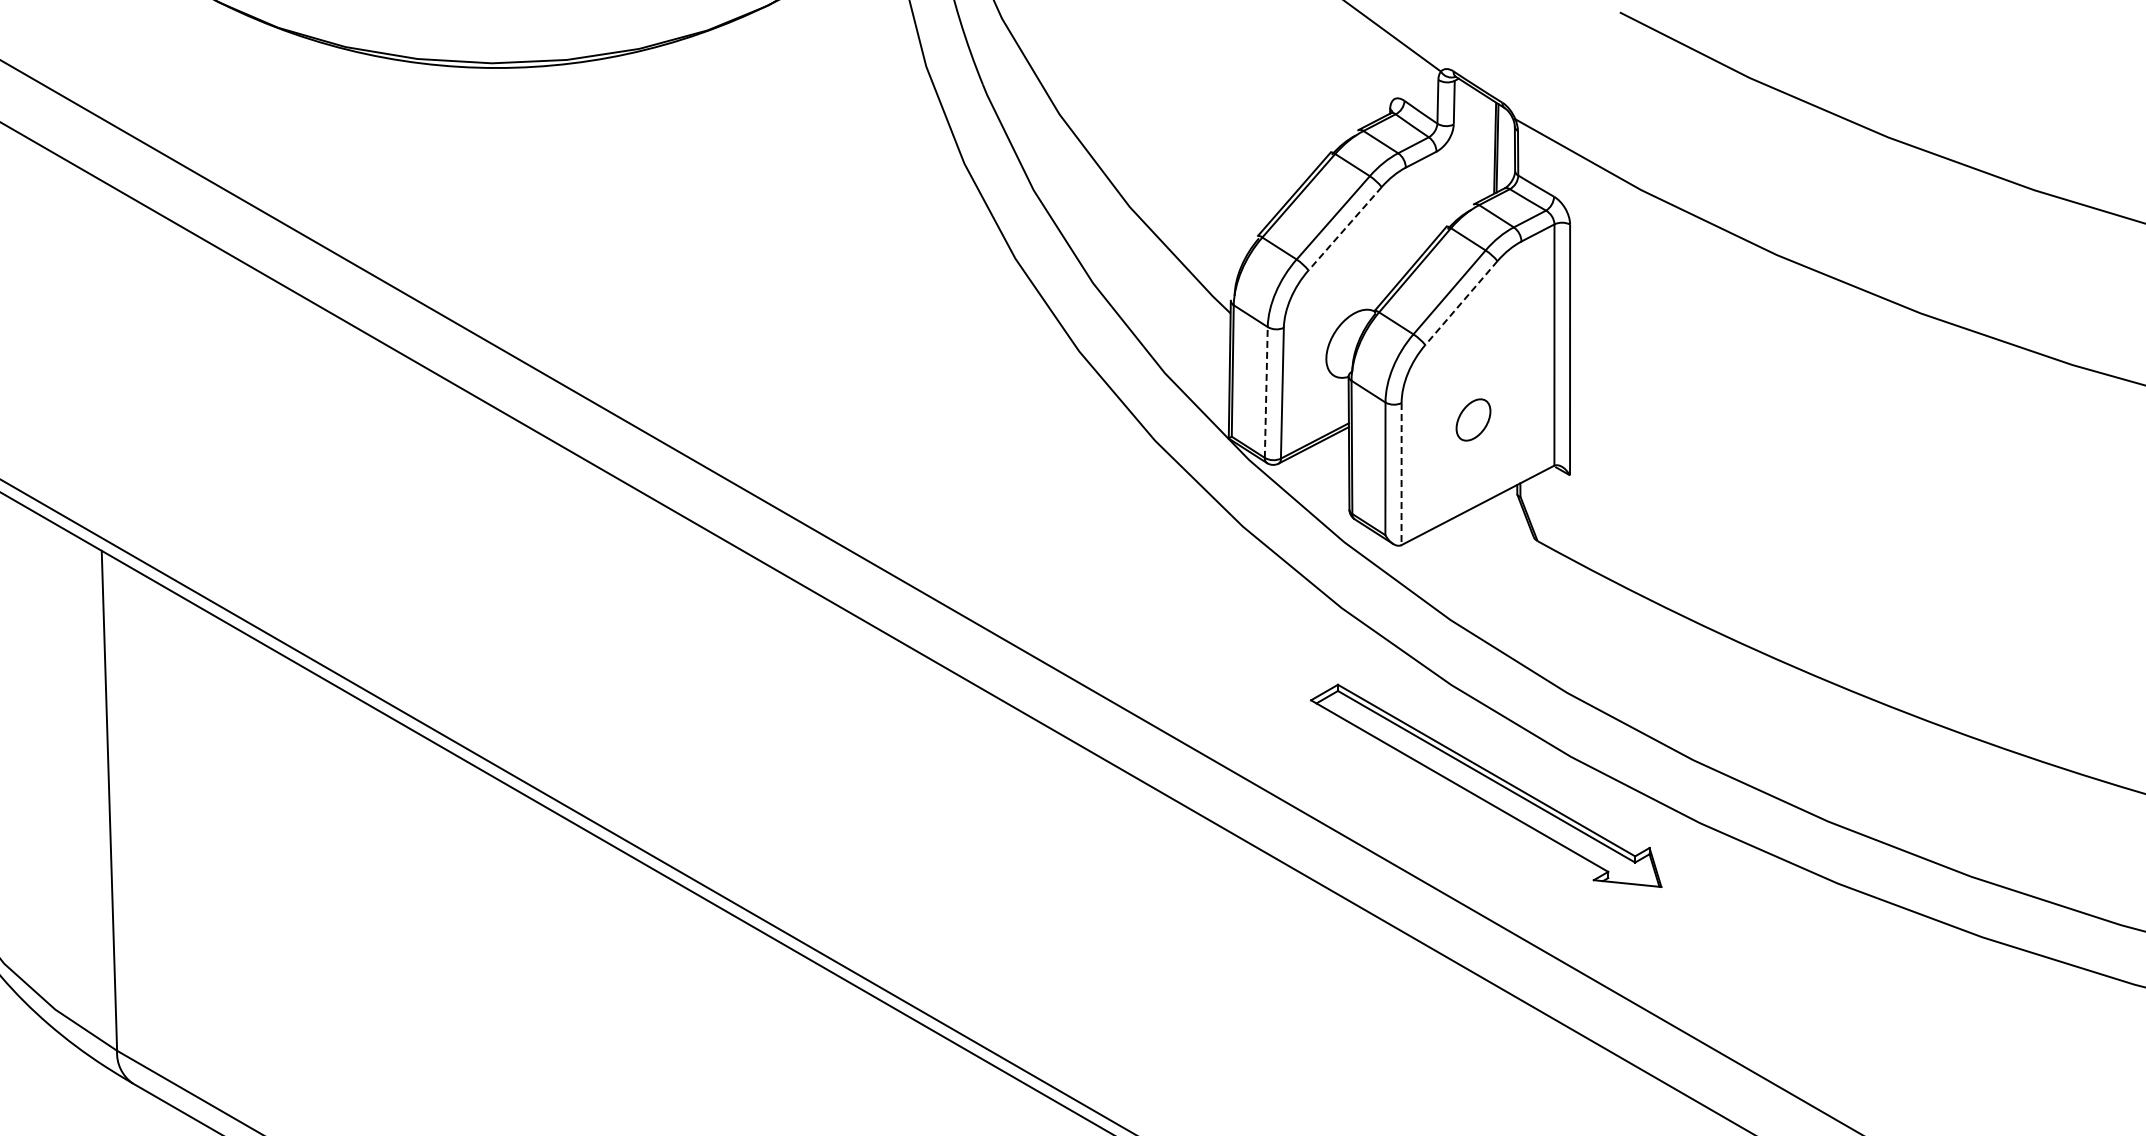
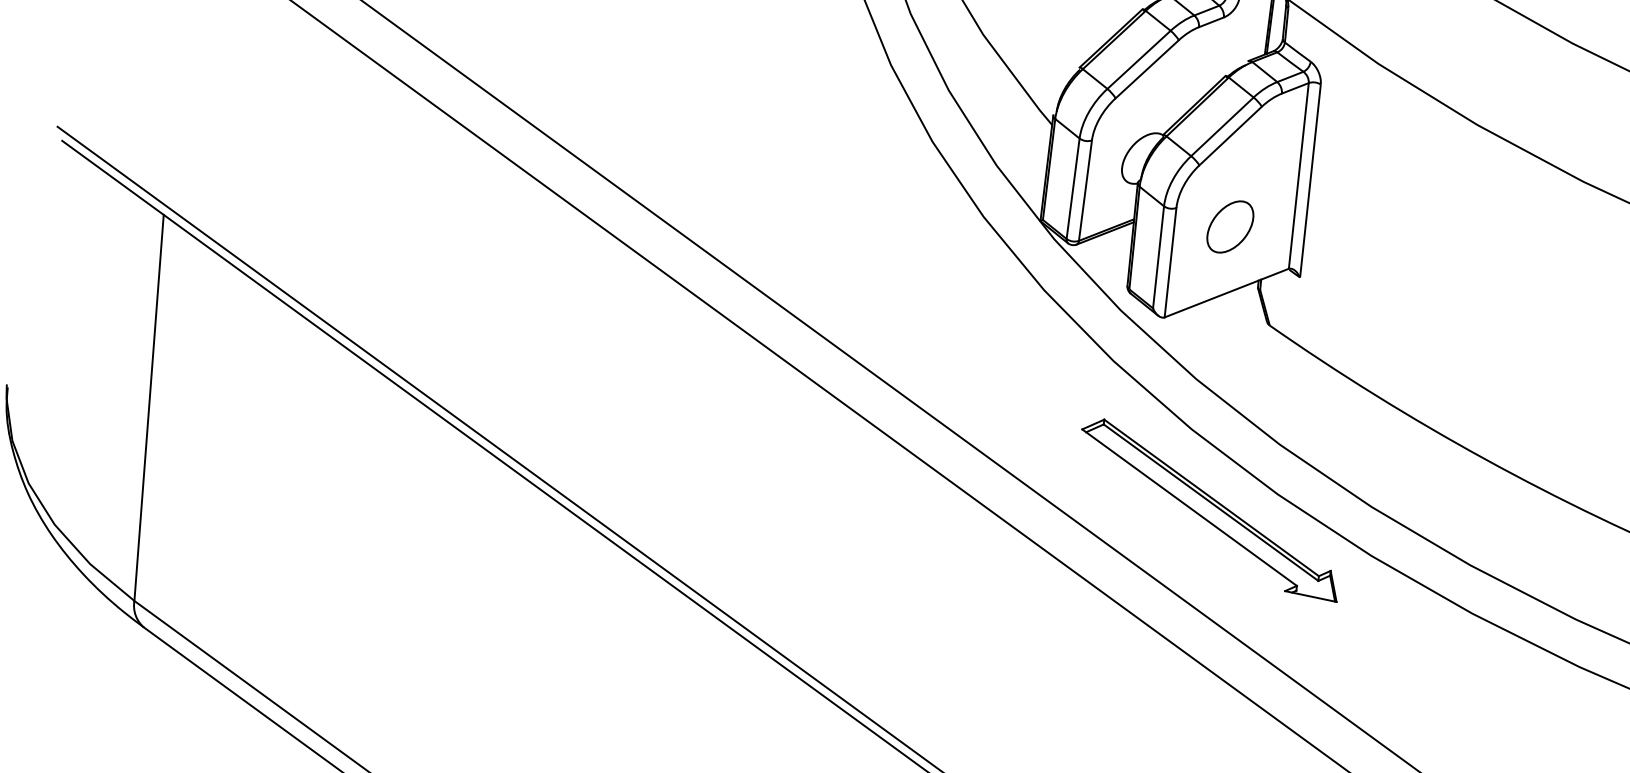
line: (1344, 229) -> (1146, 69), dashed -> solid
line: (1461, 303) -> (1230, 136), dashed -> solid
line: (1266, 391) -> (1073, 188), dashed -> solid
part: (1473, 419) -> (1230, 226), size x1.67
line: (1401, 474) -> (1170, 263), dashed -> solid

